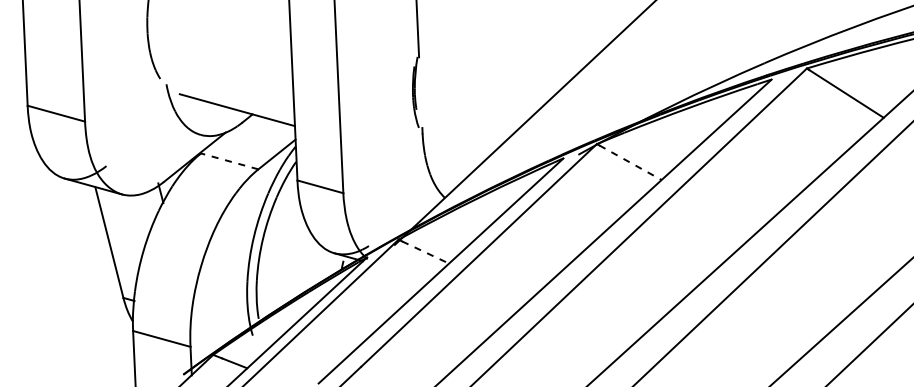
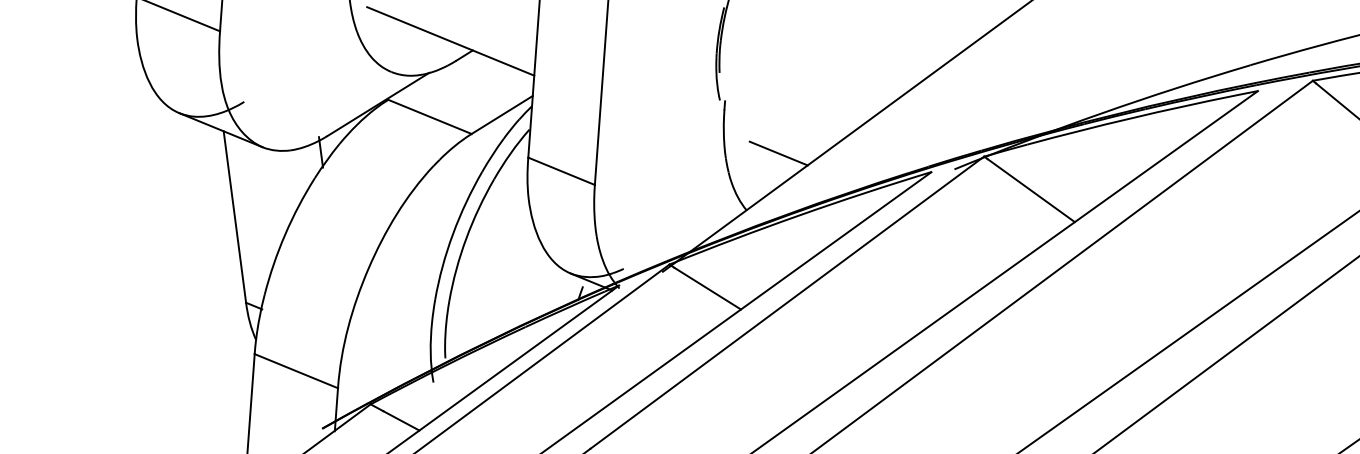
line: (461, 157) -> (778, 152), added
line: (229, 161) -> (429, 116), dashed -> solid
line: (630, 162) -> (1031, 190), dashed -> solid
line: (425, 252) -> (707, 288), dashed -> solid

